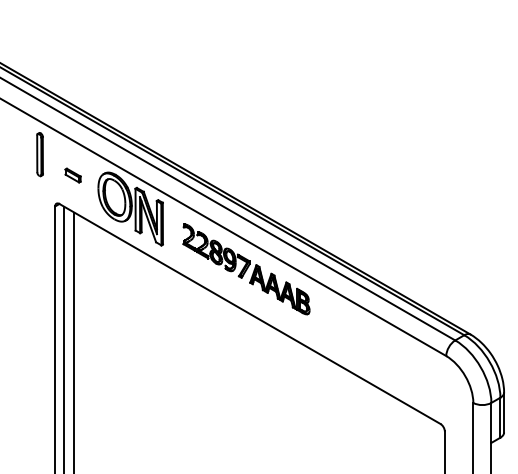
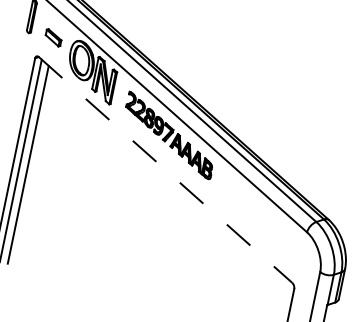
part: (72, 175) -> (53, 37), size x1.4
line: (250, 313) -> (165, 169), solid -> dashed

